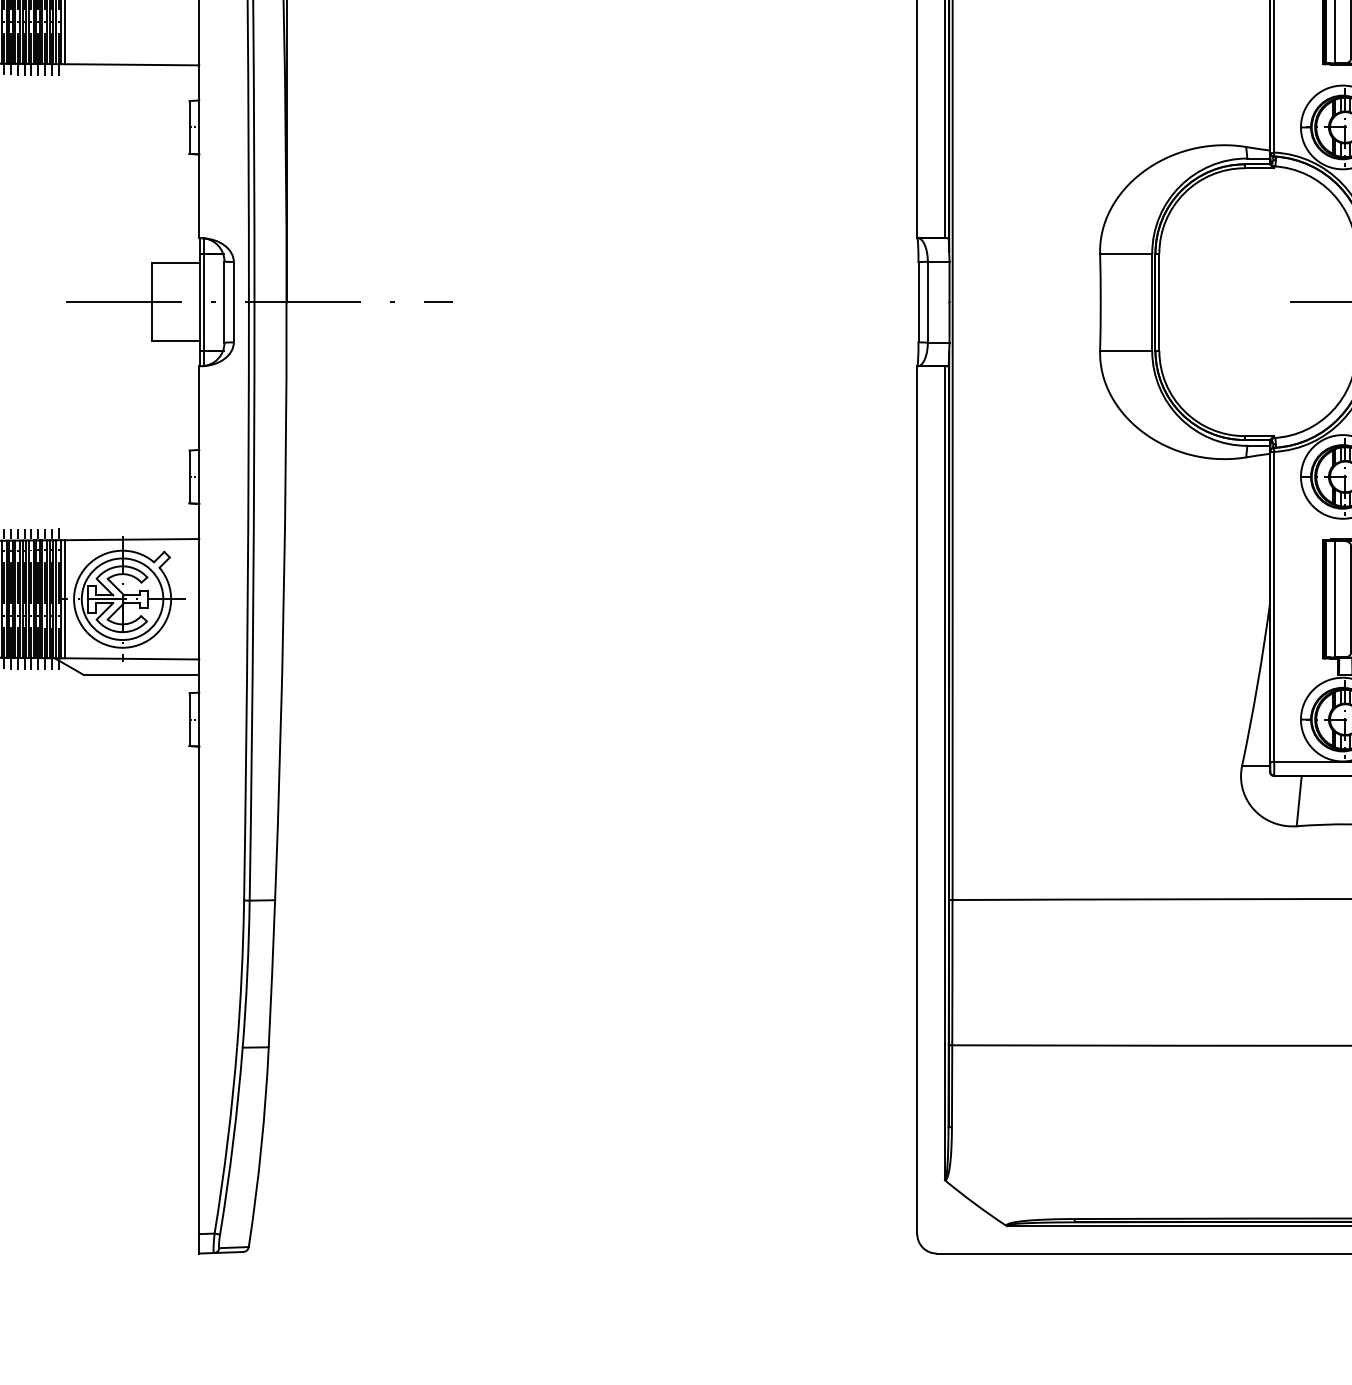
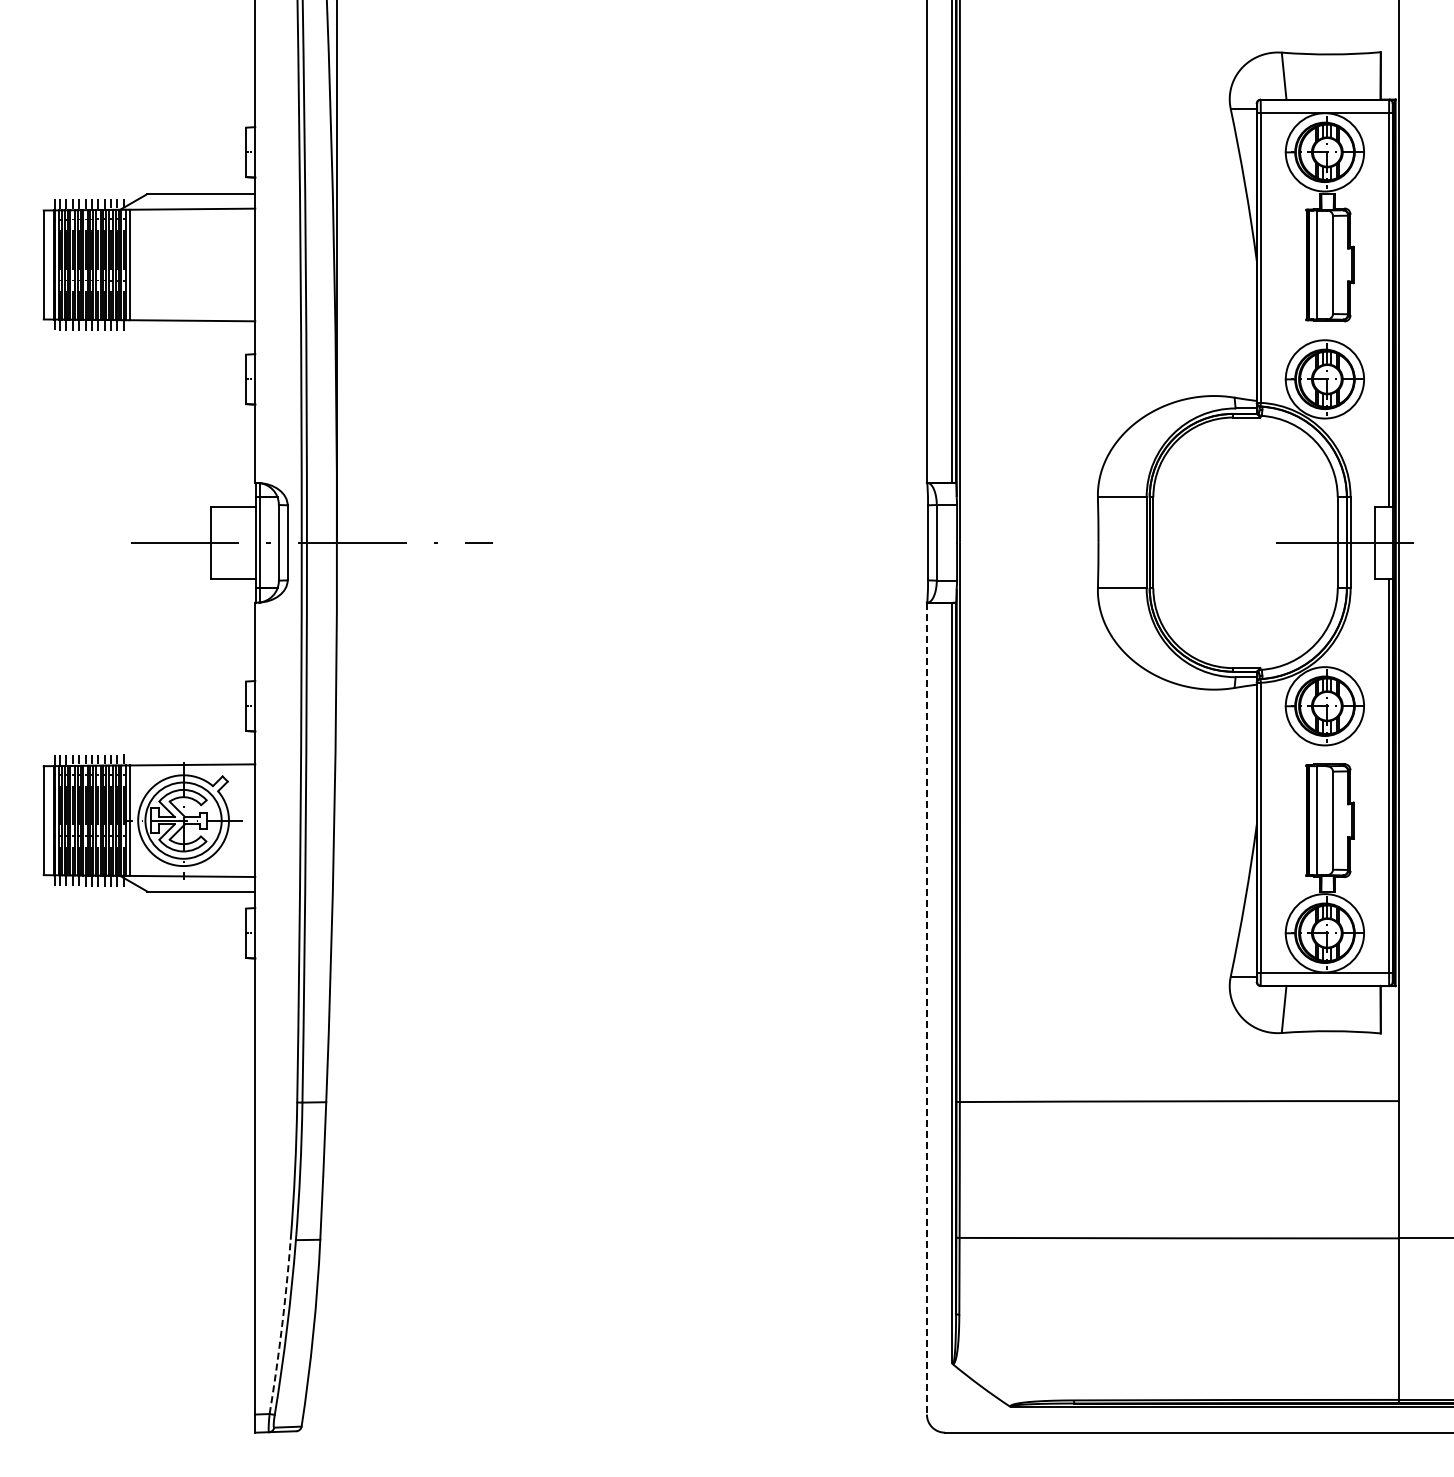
line: (916, 800) -> (926, 1008), solid -> dashed
arc: (227, 1141) -> (281, 1327), solid -> dashed

